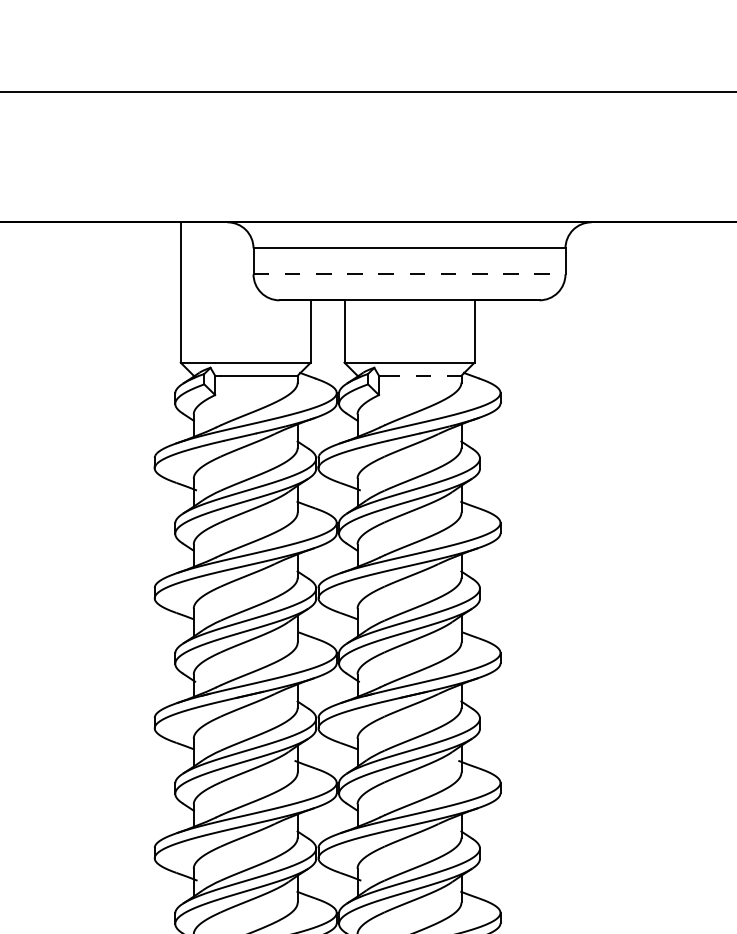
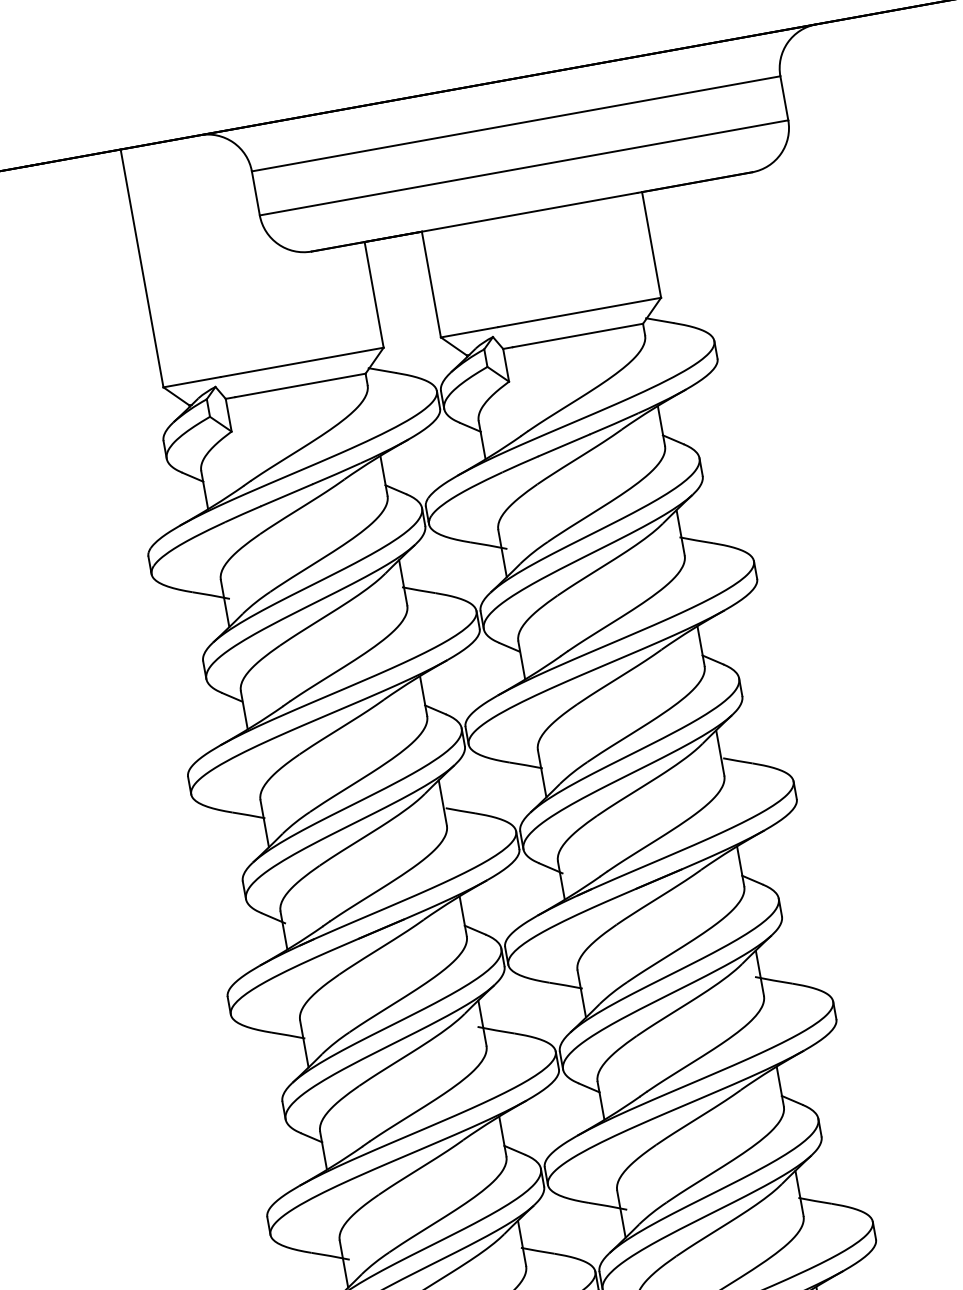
line: (409, 274) -> (524, 168), dashed -> solid
line: (423, 375) -> (578, 334), dashed -> solid

